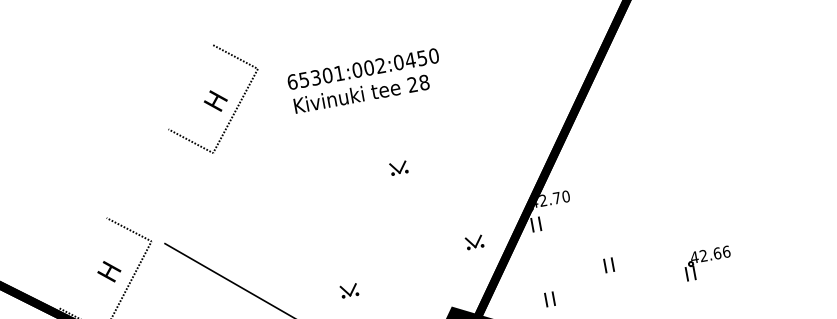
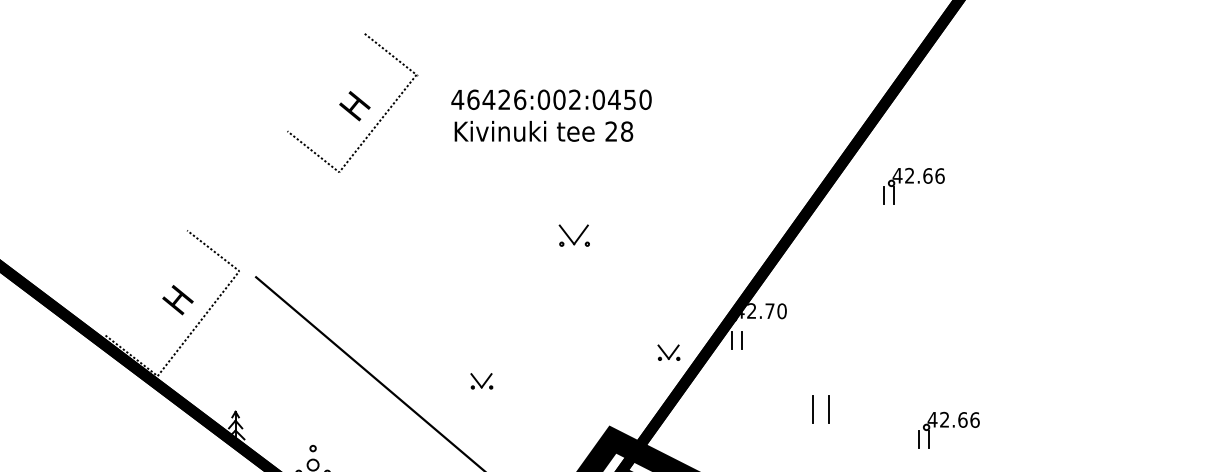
text: (315, 77) -> (488, 99), 65301:002:0450 -> 46426:002:0450
part: (647, 83) -> (913, 185), added
part: (398, 168) -> (573, 235), size x1.4
part: (474, 242) -> (668, 352), moved
part: (608, 265) -> (820, 409), size x1.6
part: (549, 299) -> (736, 439), removed

